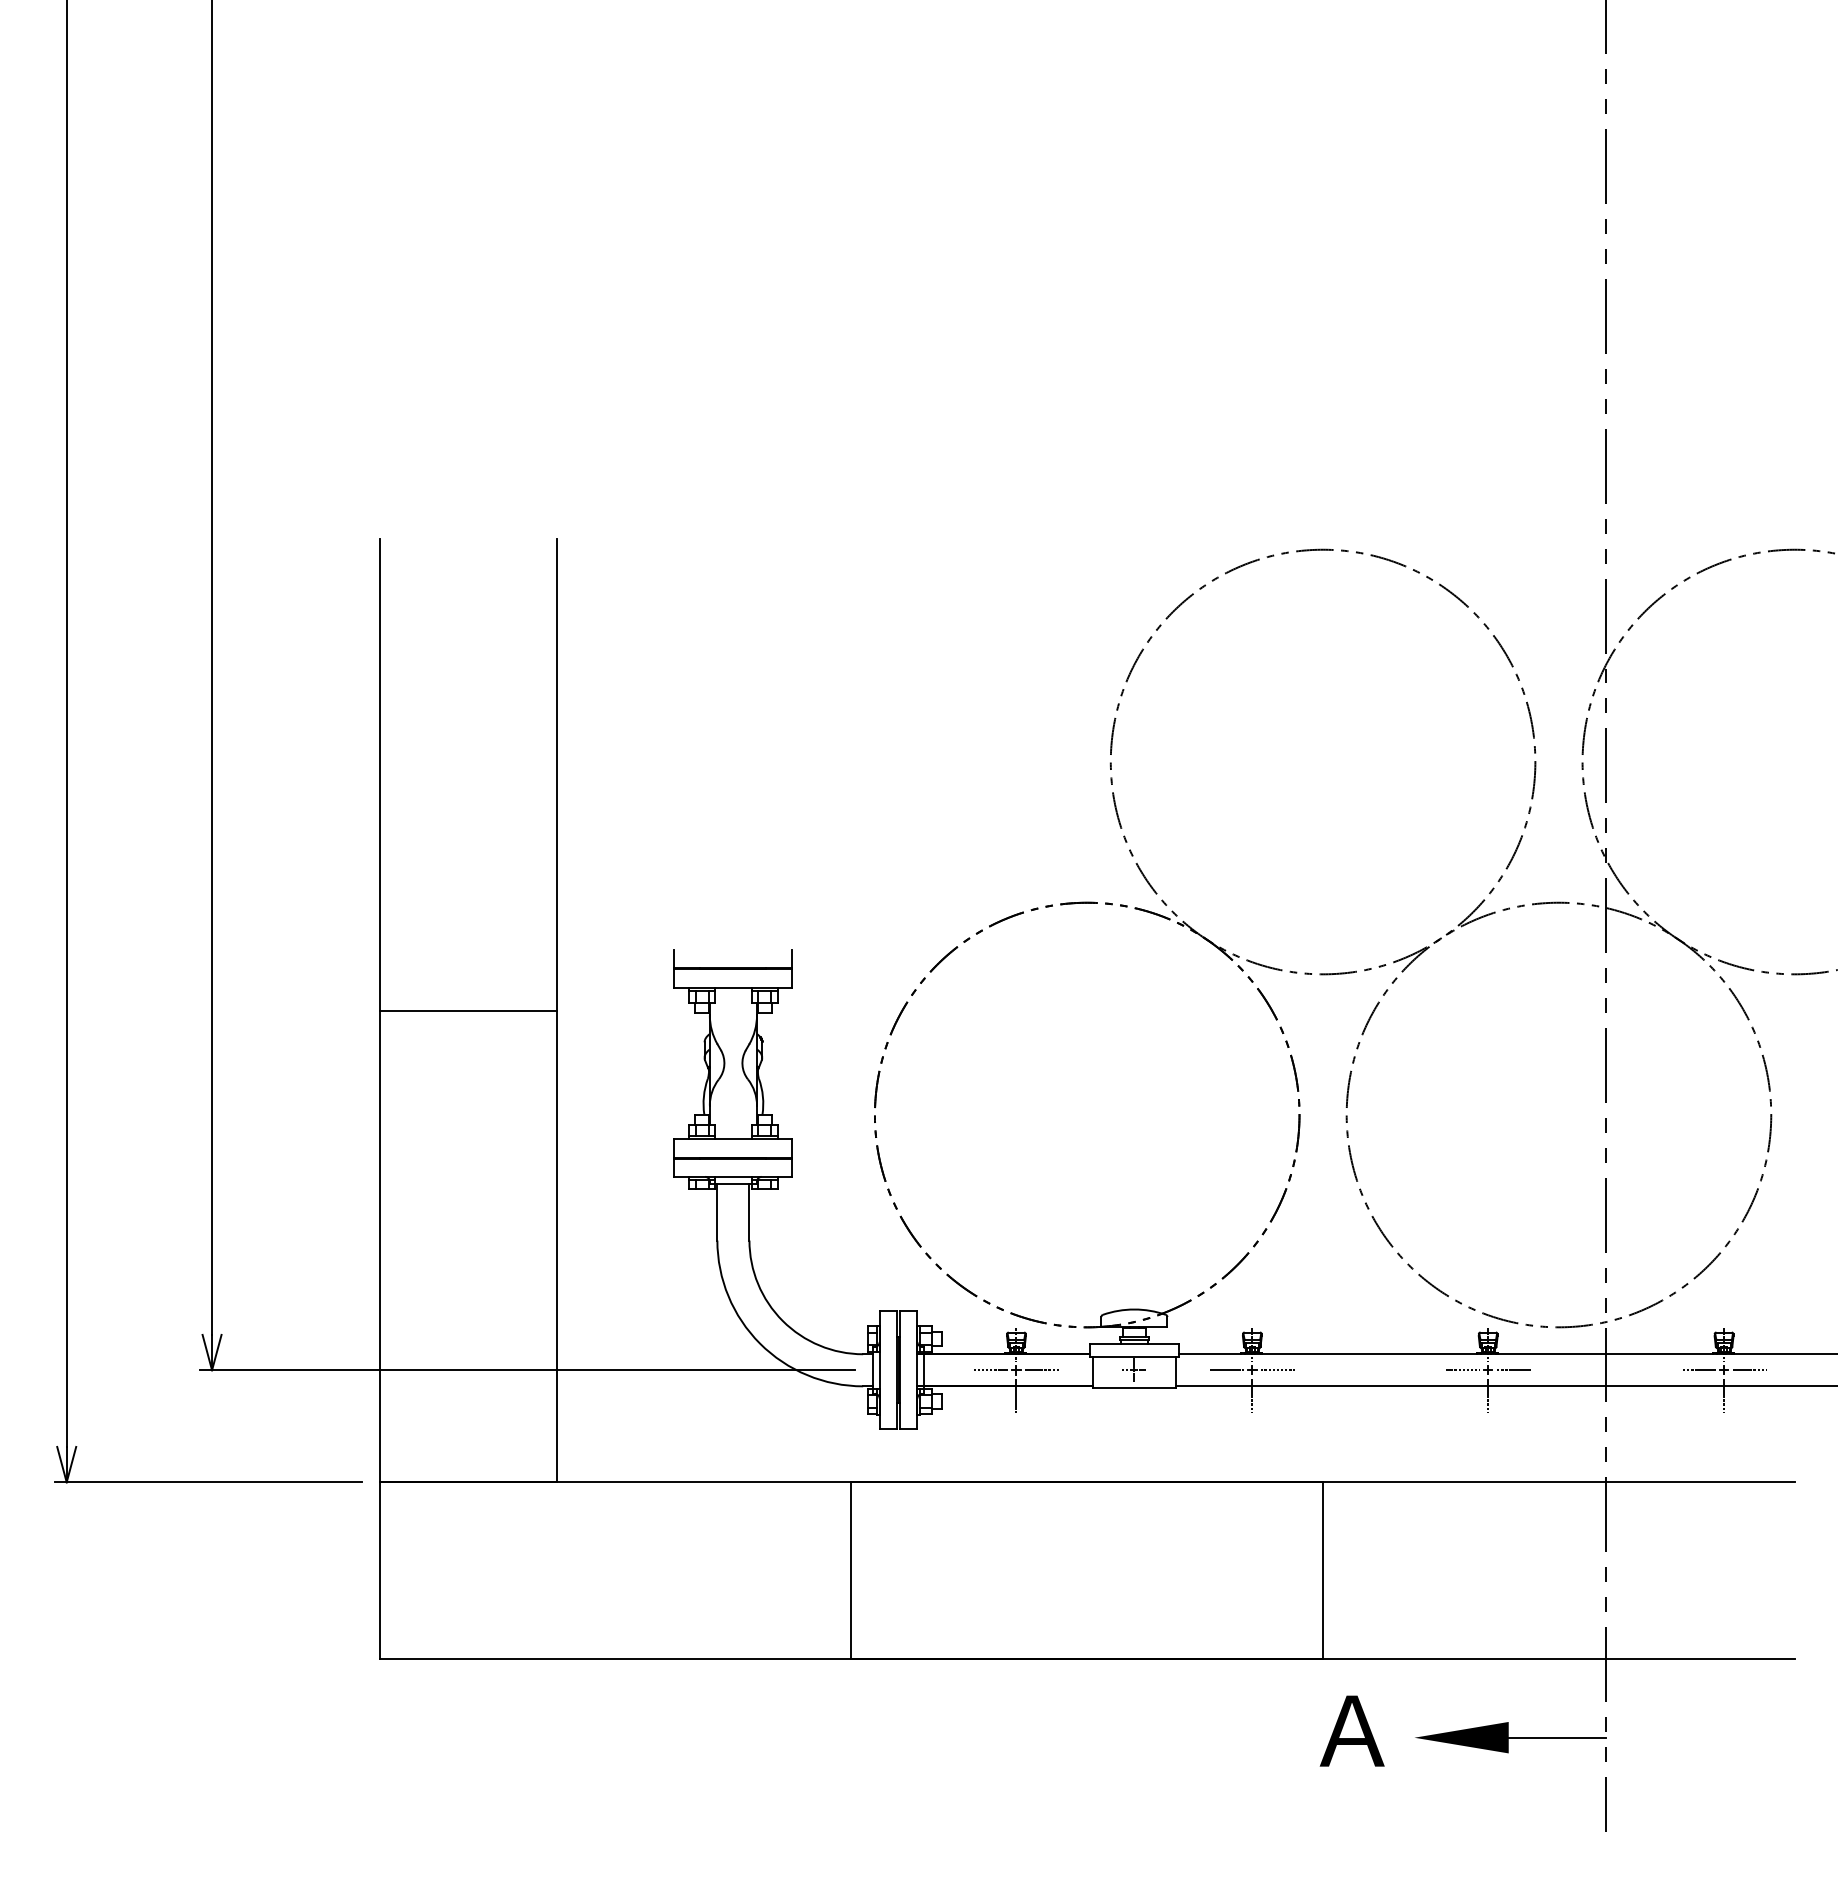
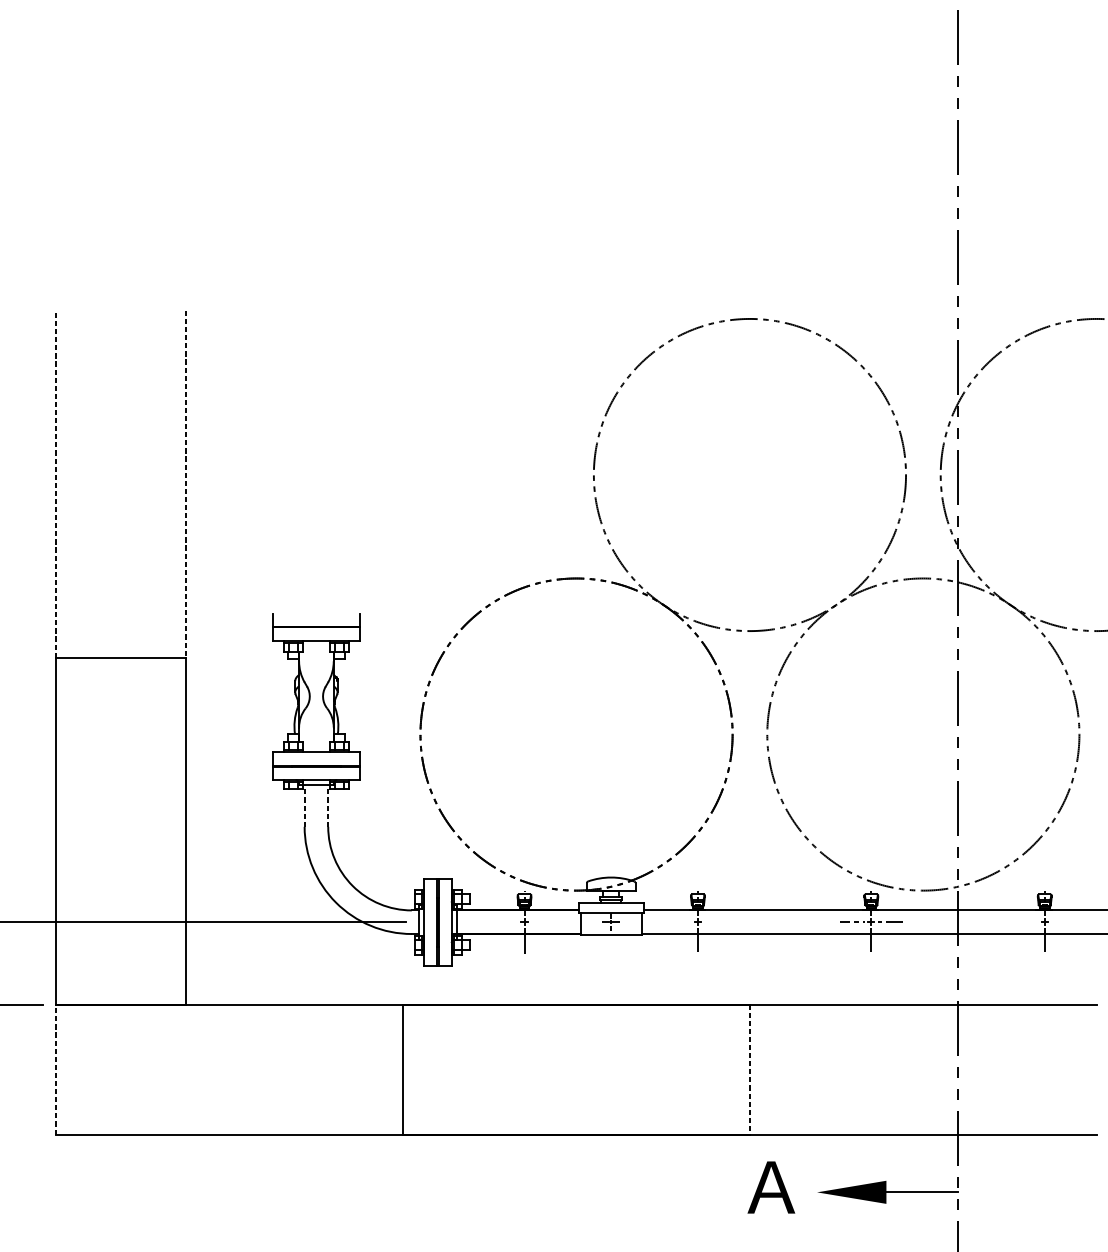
line: (379, 774) -> (56, 484), solid -> dashed
line: (556, 774) -> (186, 484), solid -> dashed
line: (717, 1211) -> (304, 805), solid -> dashed
line: (749, 1211) -> (328, 805), solid -> dashed
line: (990, 1370) -> (505, 922), removed
line: (1041, 1370) -> (542, 922), removed
line: (1226, 1370) -> (678, 922), removed
line: (1277, 1370) -> (716, 922), removed
line: (1698, 1370) -> (1025, 922), removed
line: (1749, 1370) -> (1063, 922), removed
line: (379, 1570) -> (56, 1069), solid -> dashed
line: (1323, 1571) -> (750, 1070), solid -> dashed

